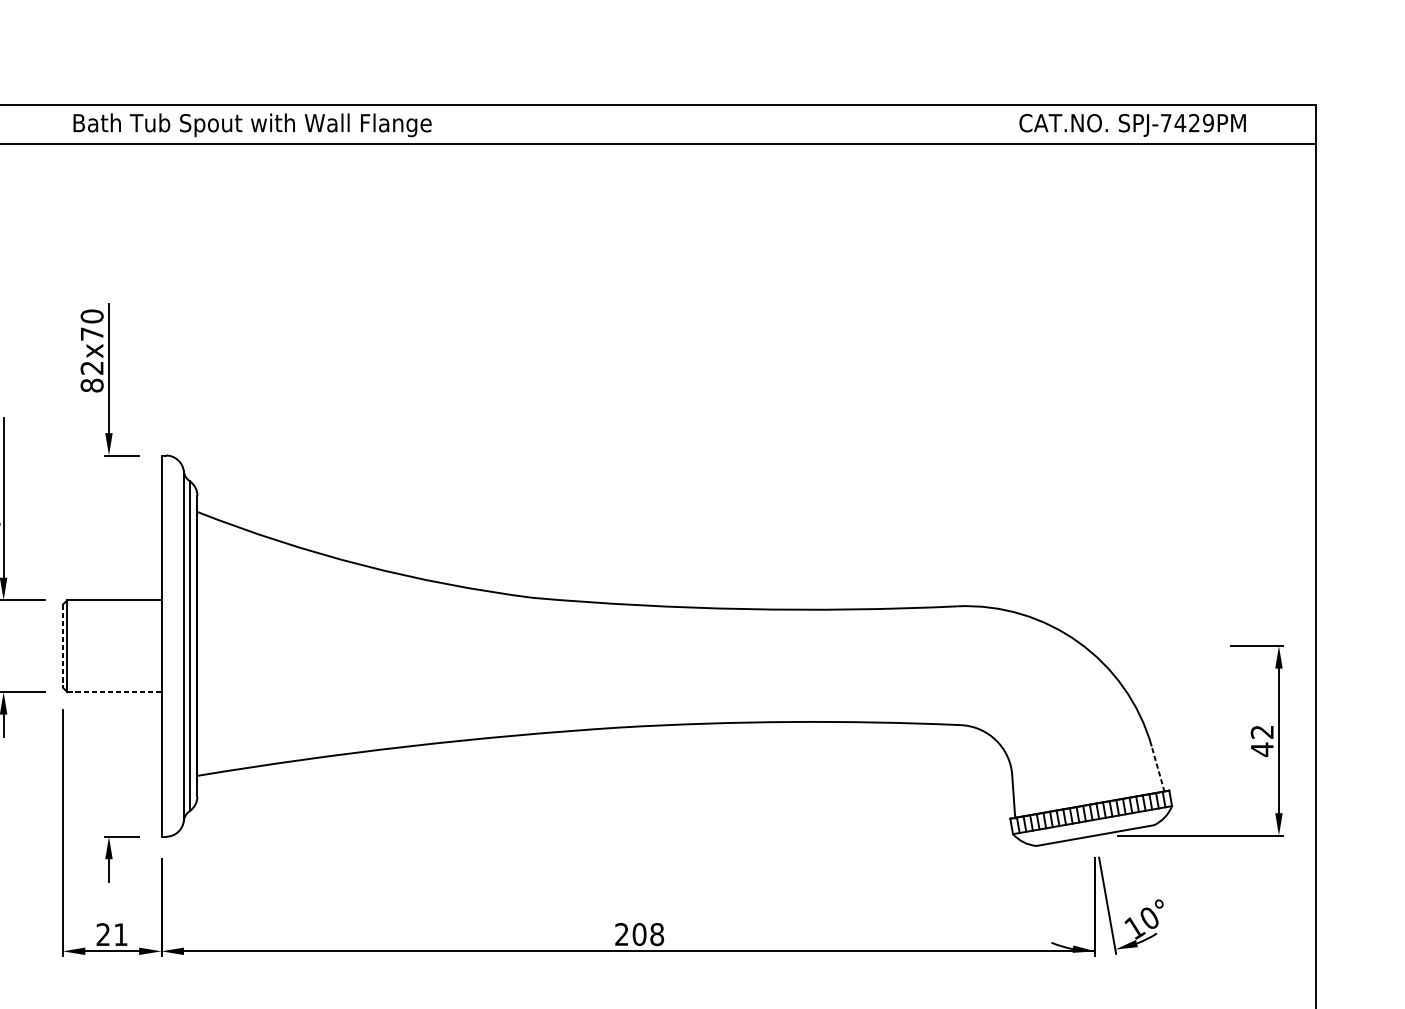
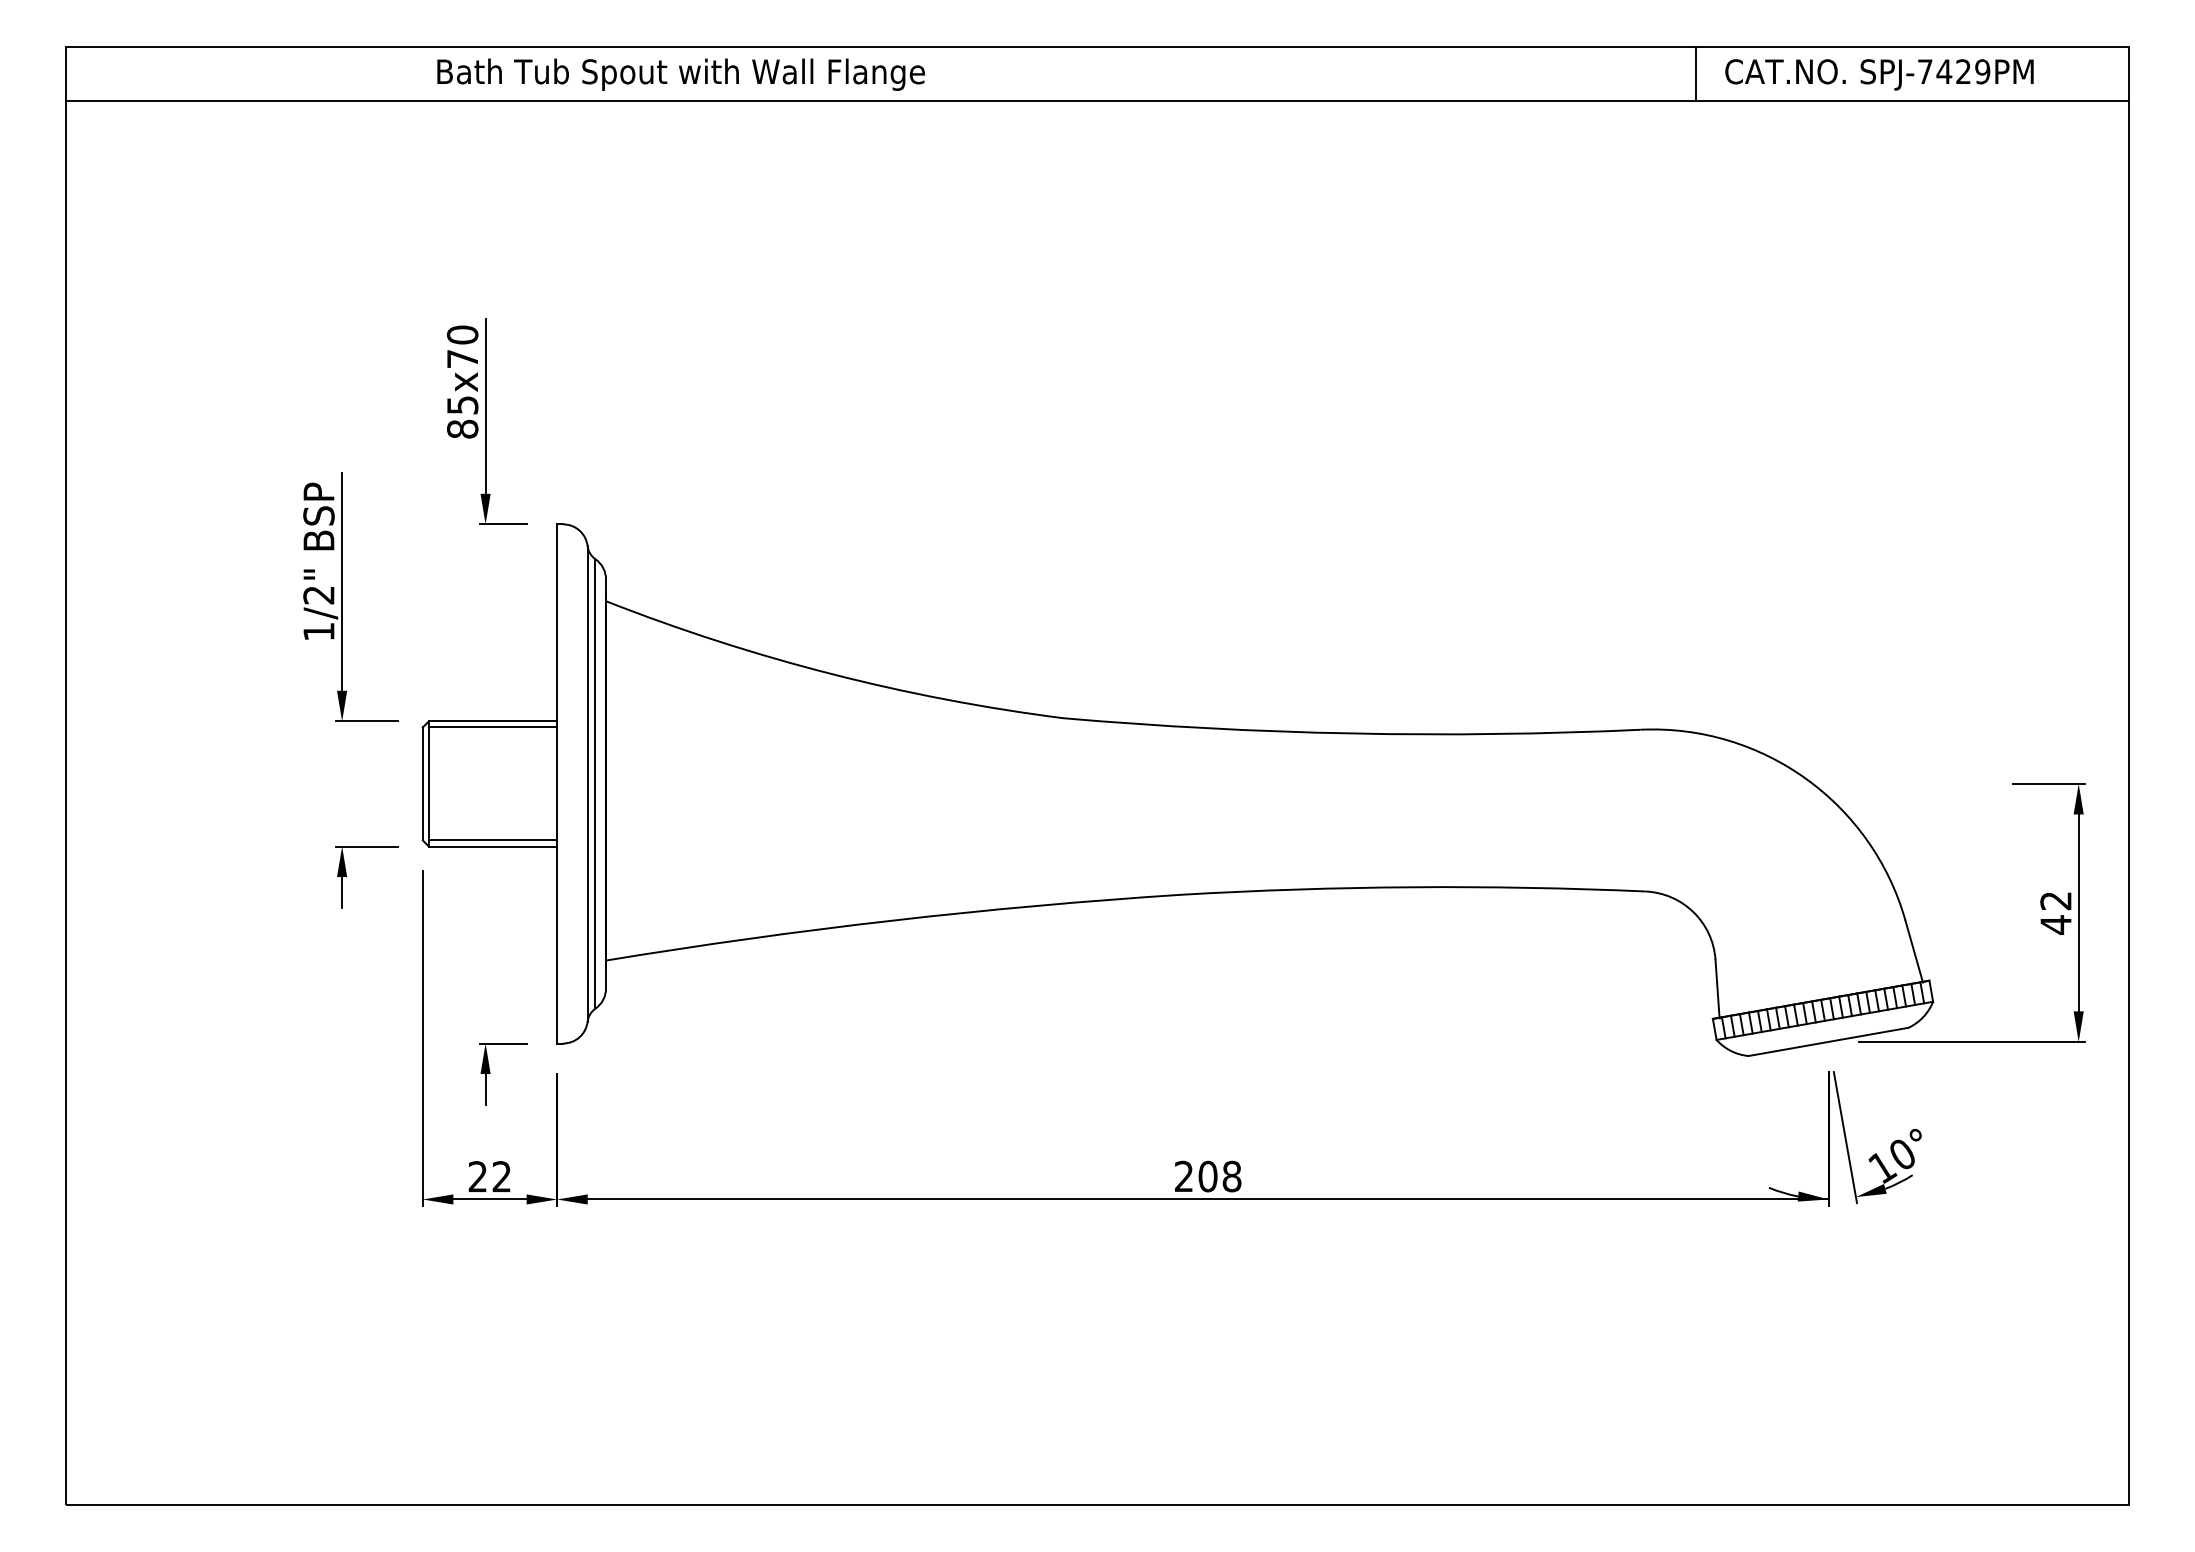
line: (998, 123) -> (1696, 72), added
text: (92, 368) -> (462, 405), 82x70 -> 85x70
line: (114, 604) -> (492, 727), added
line: (62, 646) -> (422, 784), dashed -> solid
line: (114, 687) -> (492, 840), added
line: (114, 692) -> (493, 846), dashed -> solid
line: (1158, 769) -> (1914, 951), dashed -> solid
text: (120, 934) -> (501, 1176), 21 -> 22

